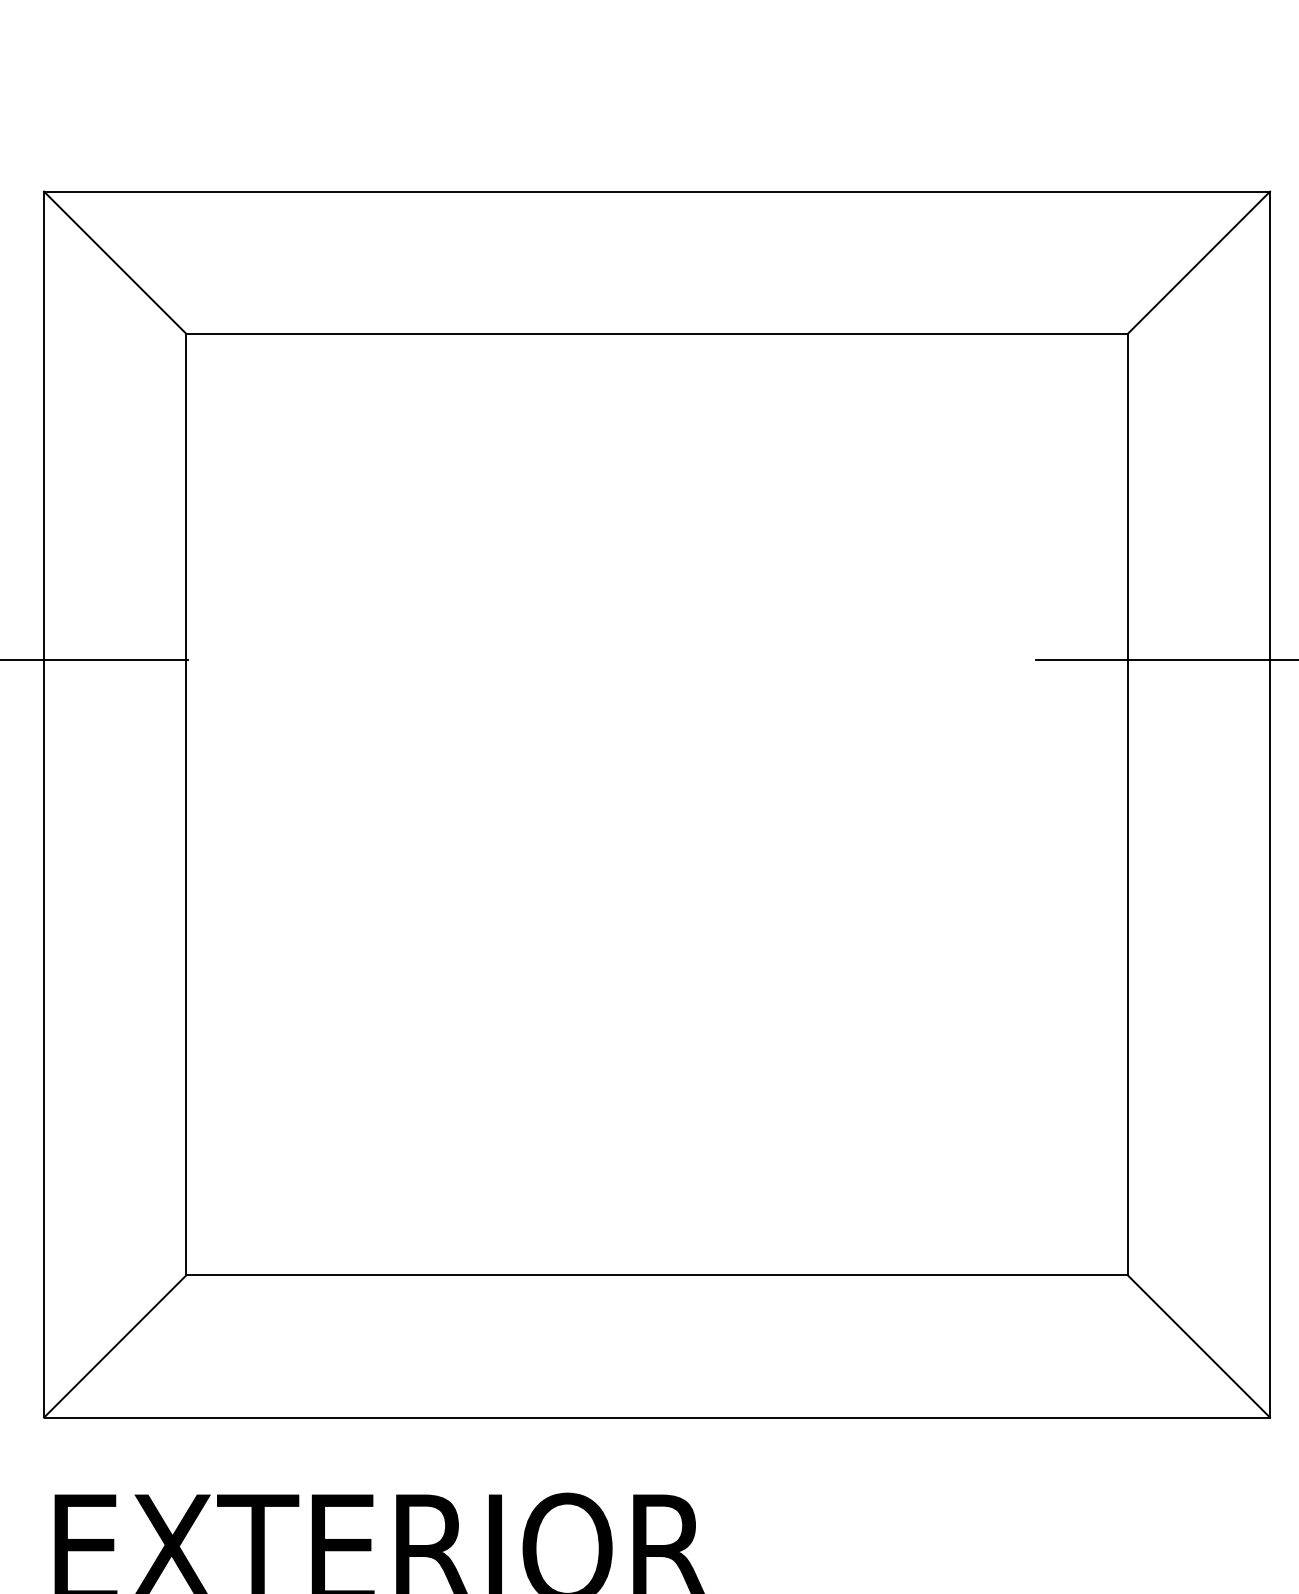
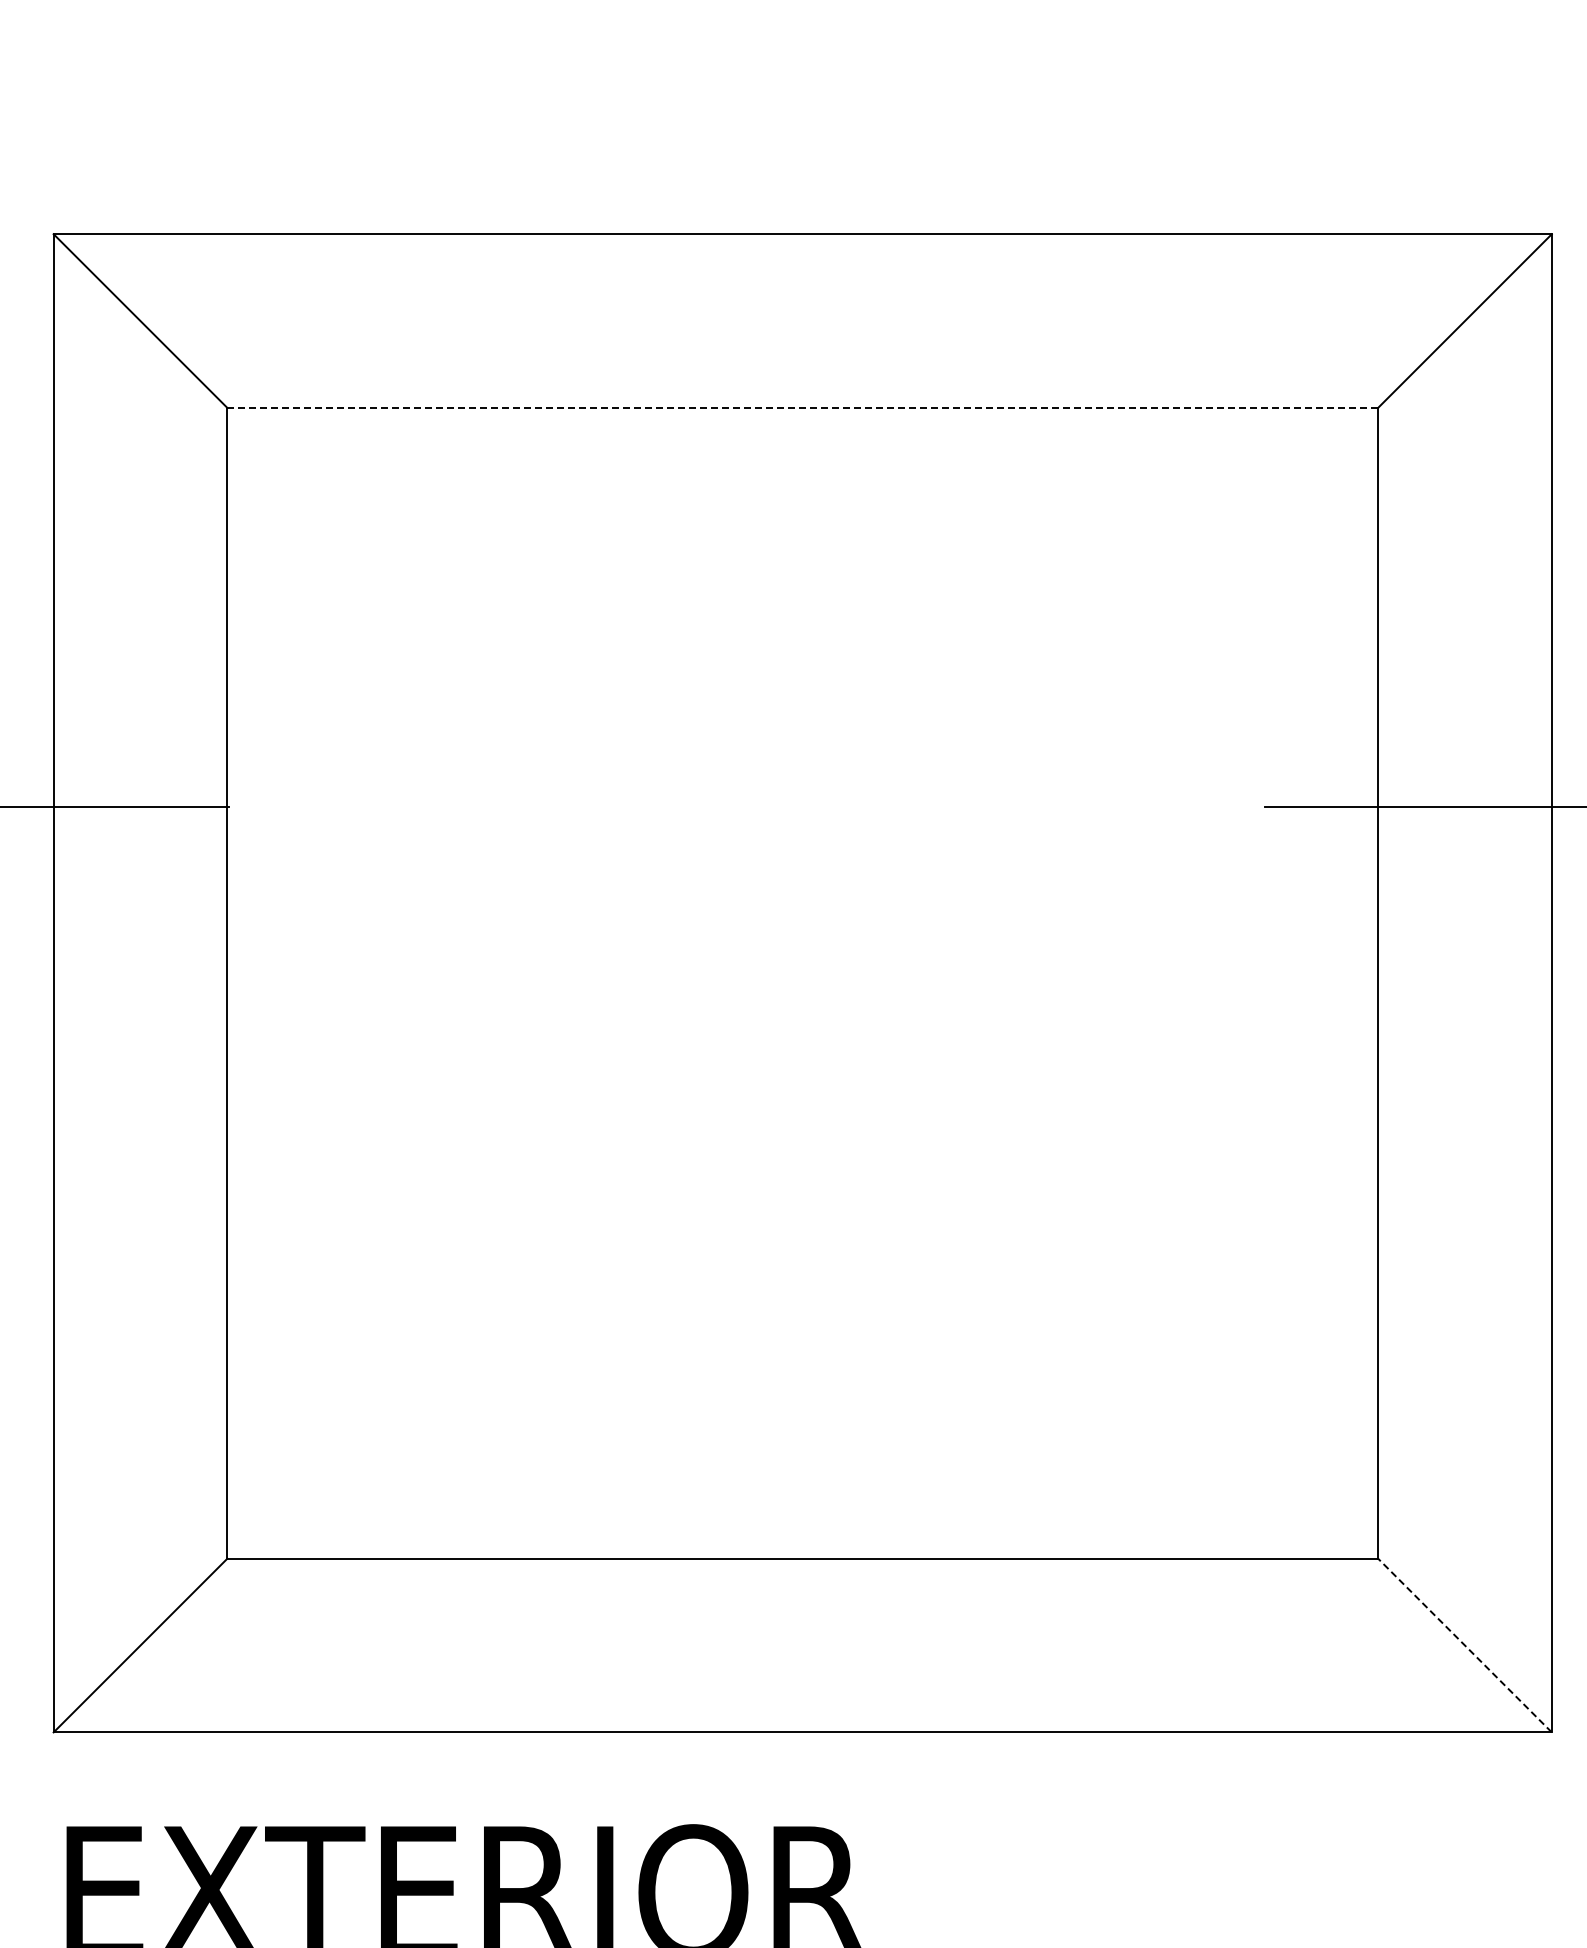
line: (656, 334) -> (802, 408), solid -> dashed
line: (1198, 1346) -> (1464, 1645), solid -> dashed

